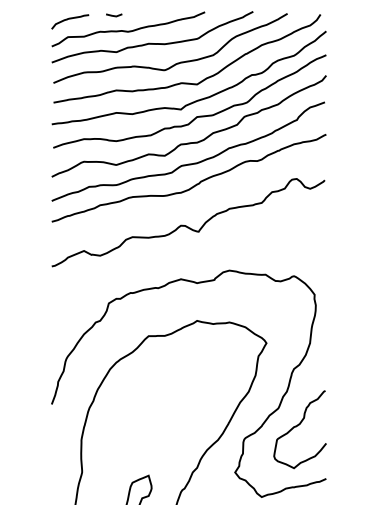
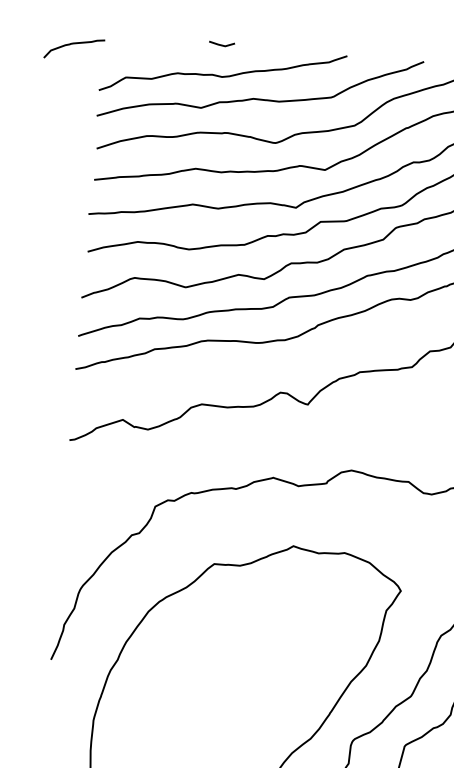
line: (114, 15) -> (222, 44), moved
curve: (70, 19) -> (74, 44), moved

